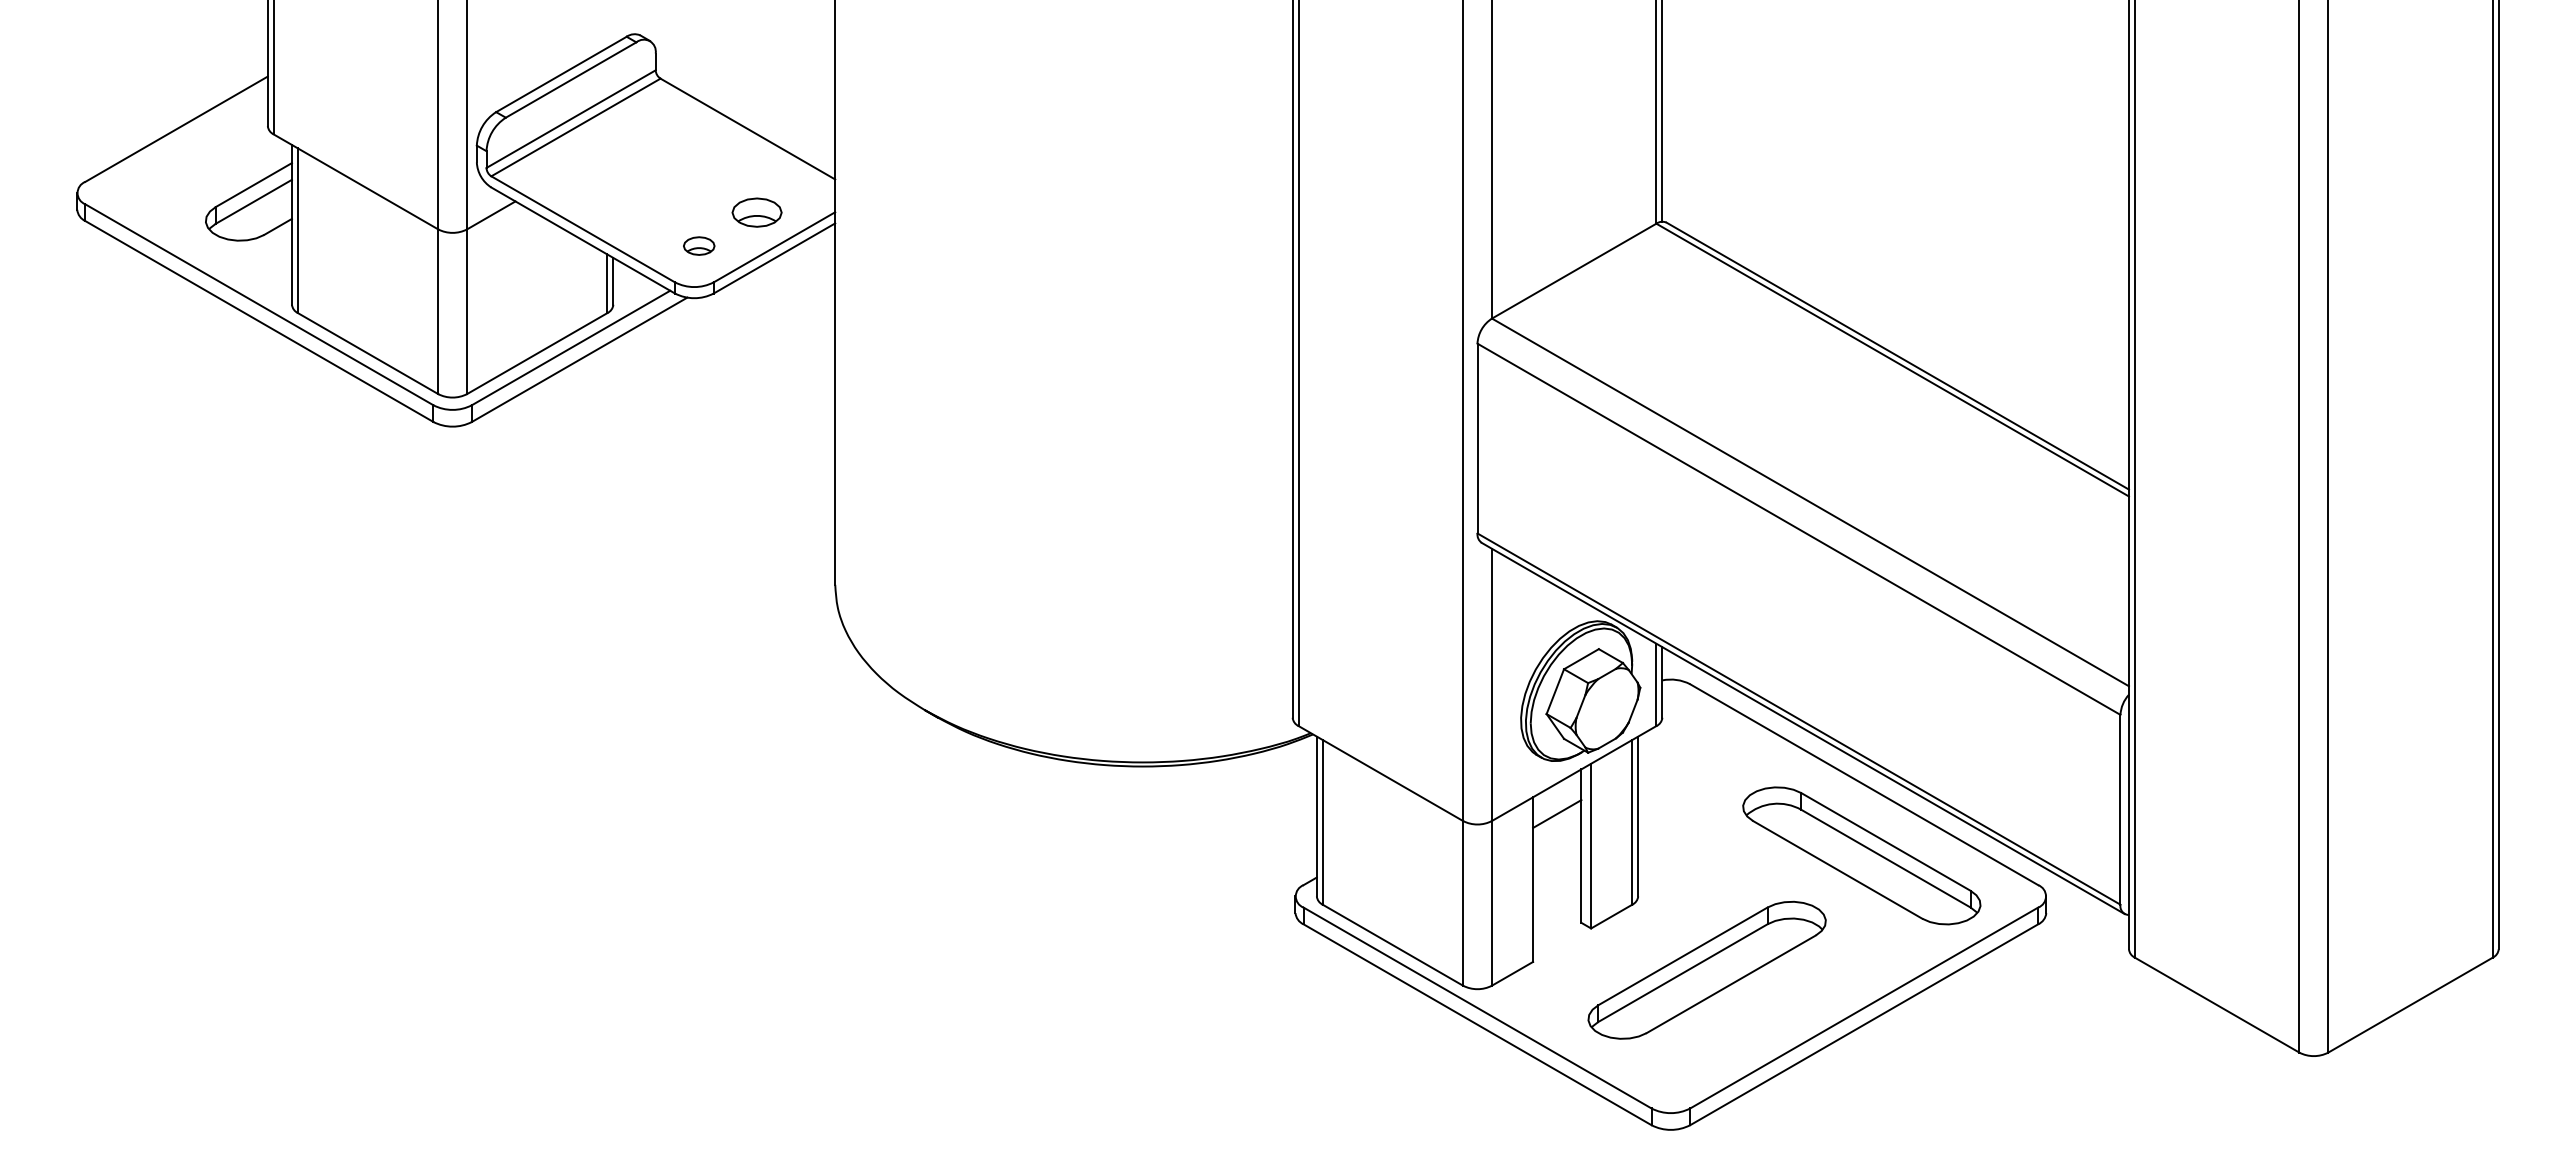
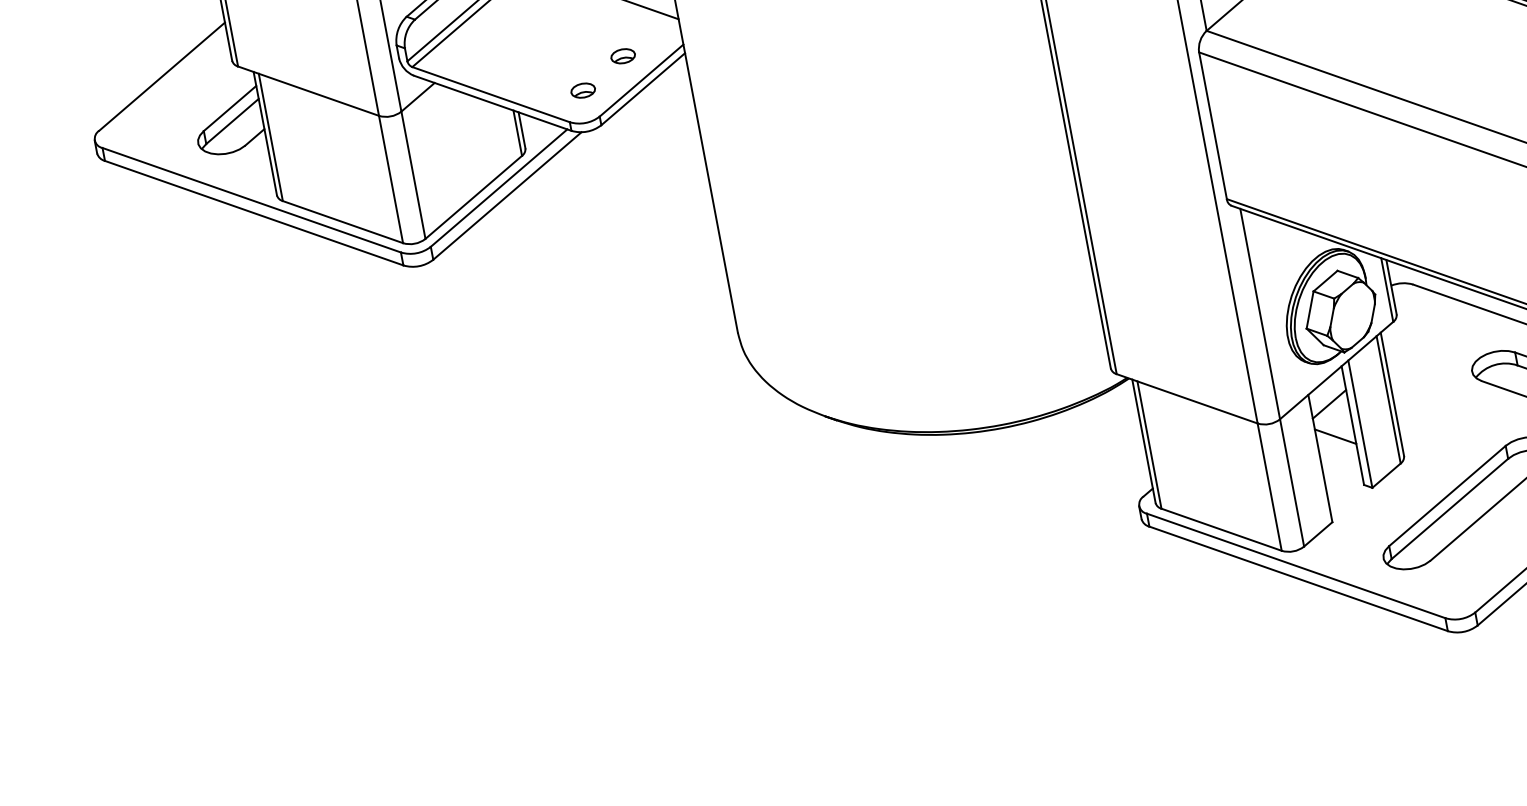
part: (757, 212) -> (623, 56), size x0.62
line: (1557, 855) -> (1335, 436), added

